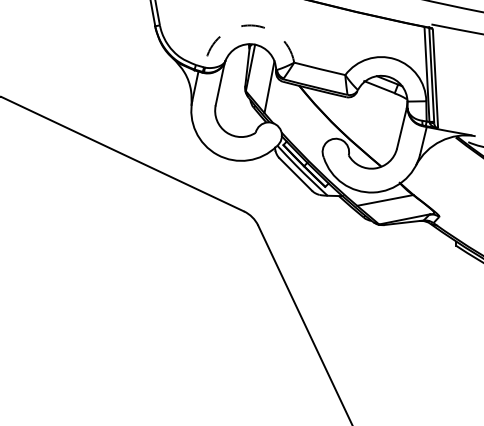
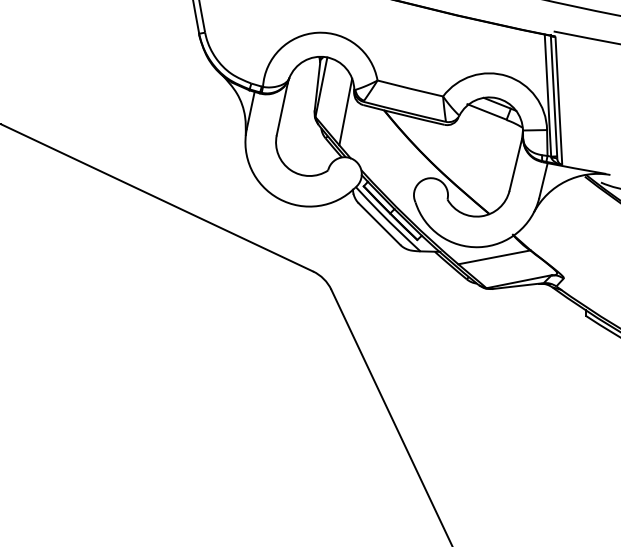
arc: (247, 25) -> (317, 32), dashed -> solid

